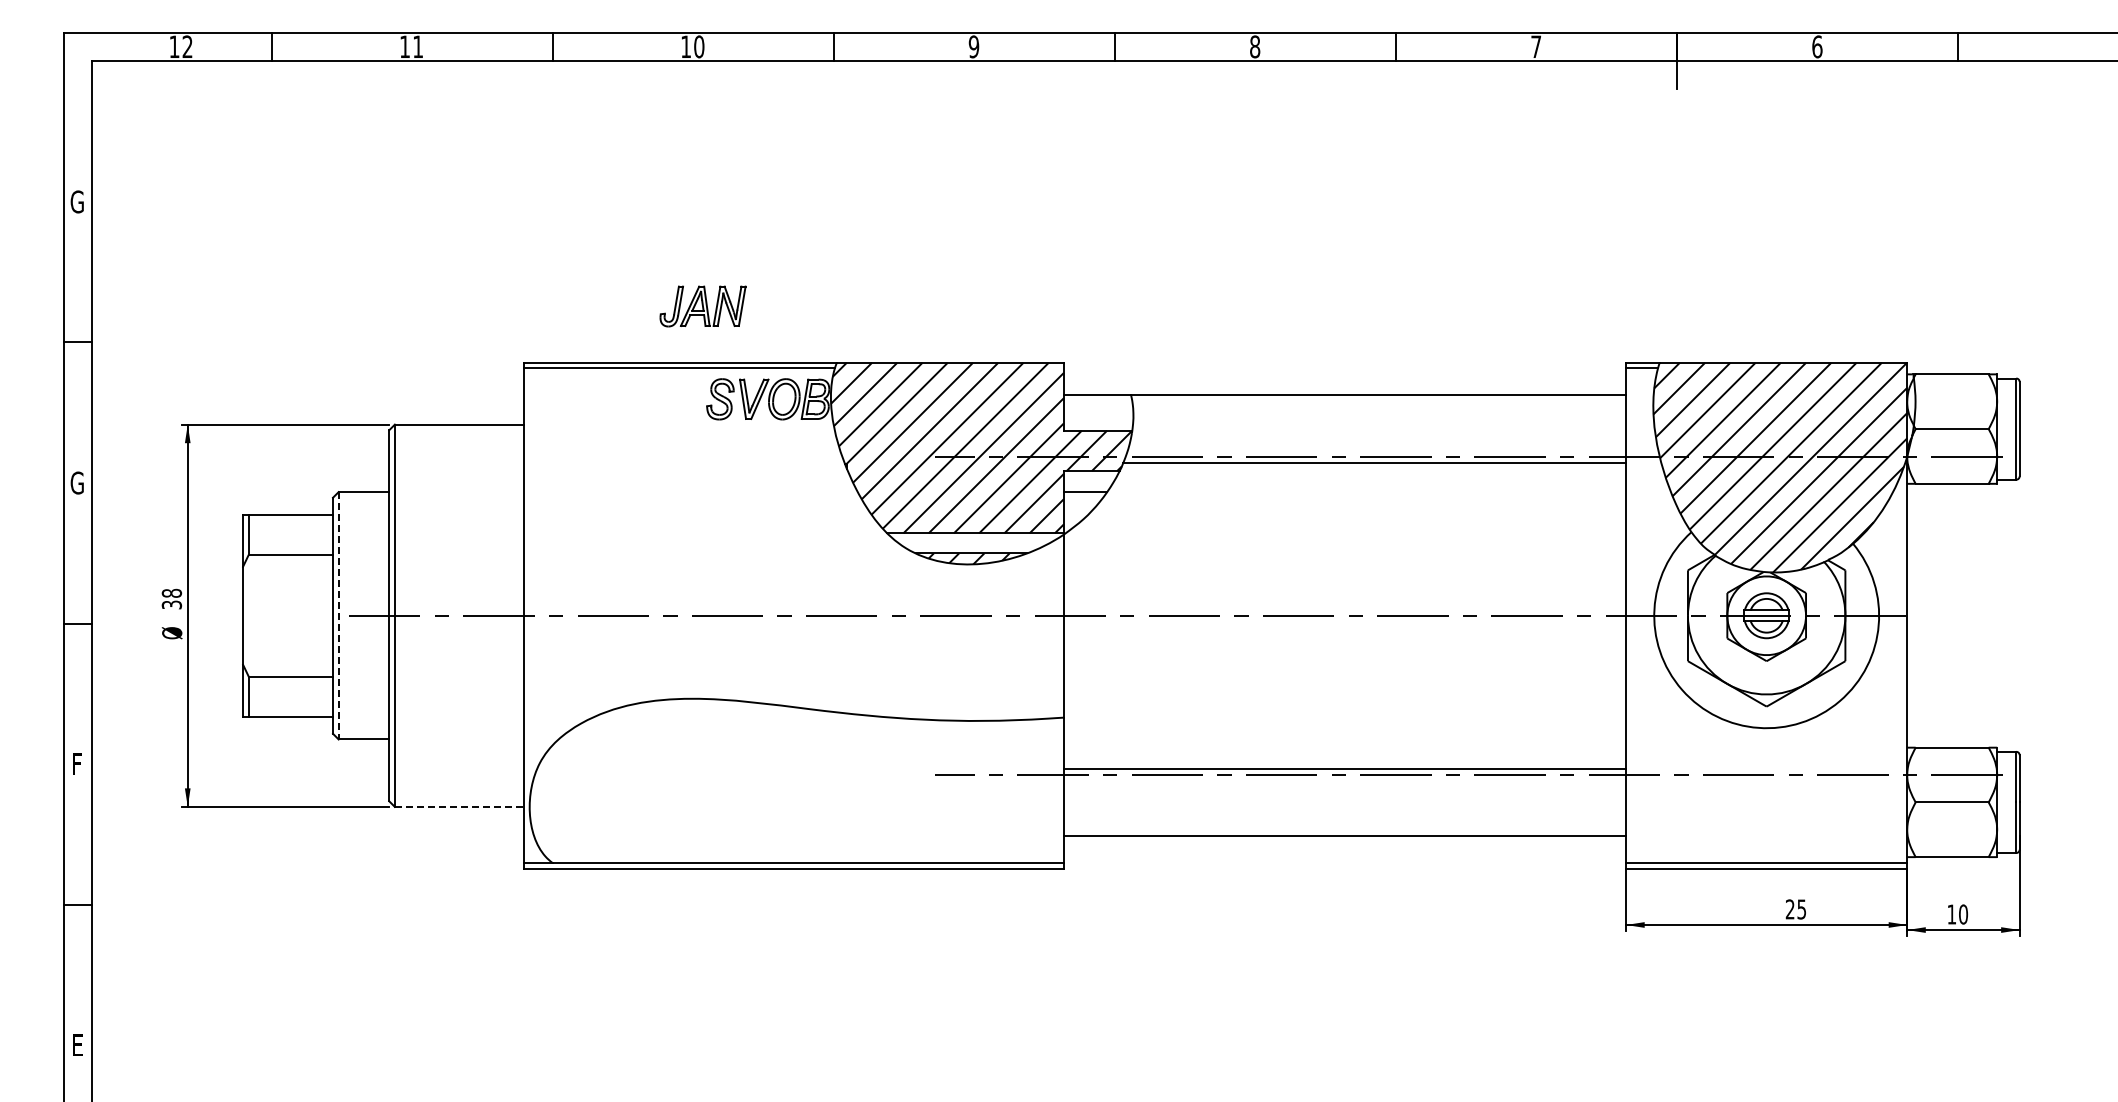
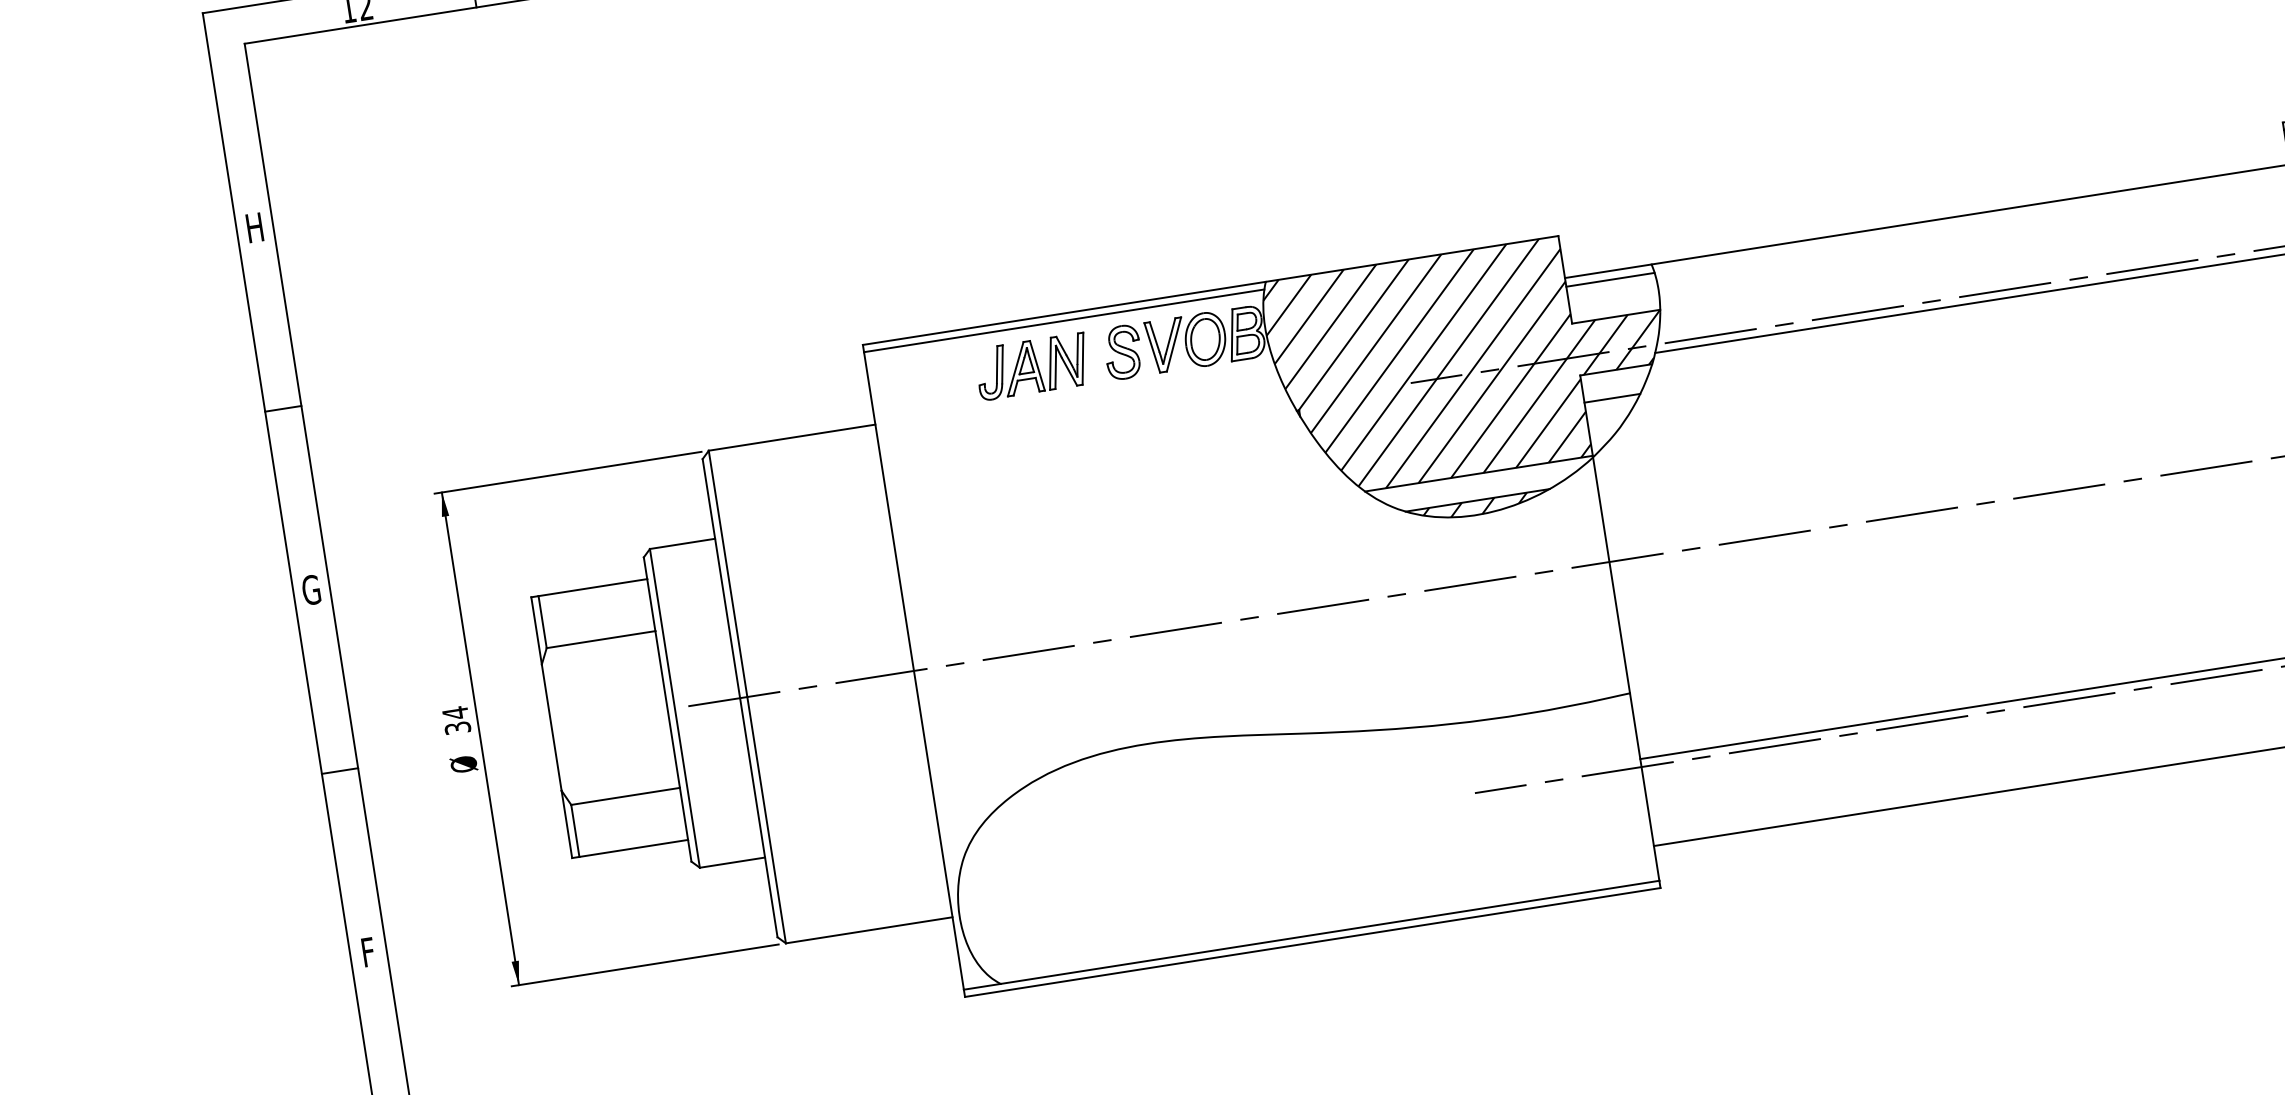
text: (76, 201) -> (253, 227), G -> H
part: (702, 306) -> (1031, 366), moved
line: (1097, 402) -> (1609, 280), added
text: (171, 593) -> (454, 713), 38 -> 34
line: (338, 615) -> (674, 708), dashed -> solid
line: (459, 806) -> (869, 929), dashed -> solid

